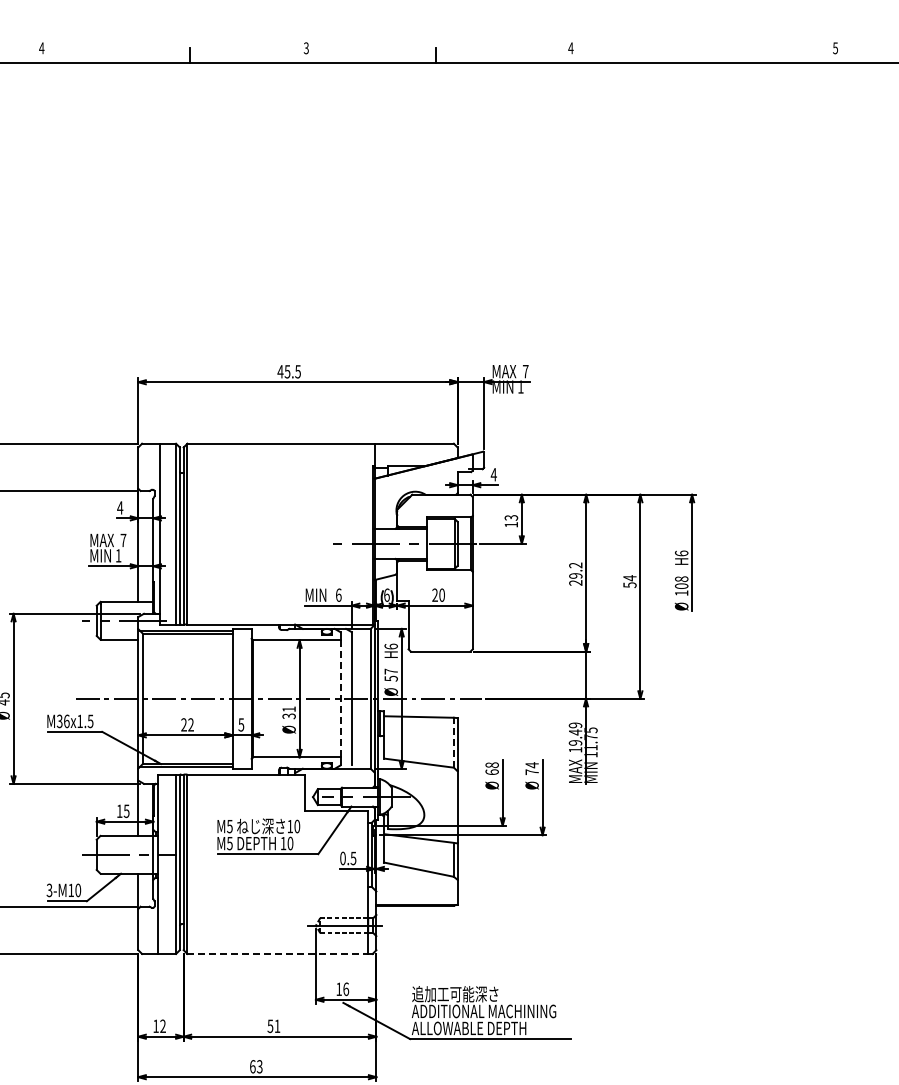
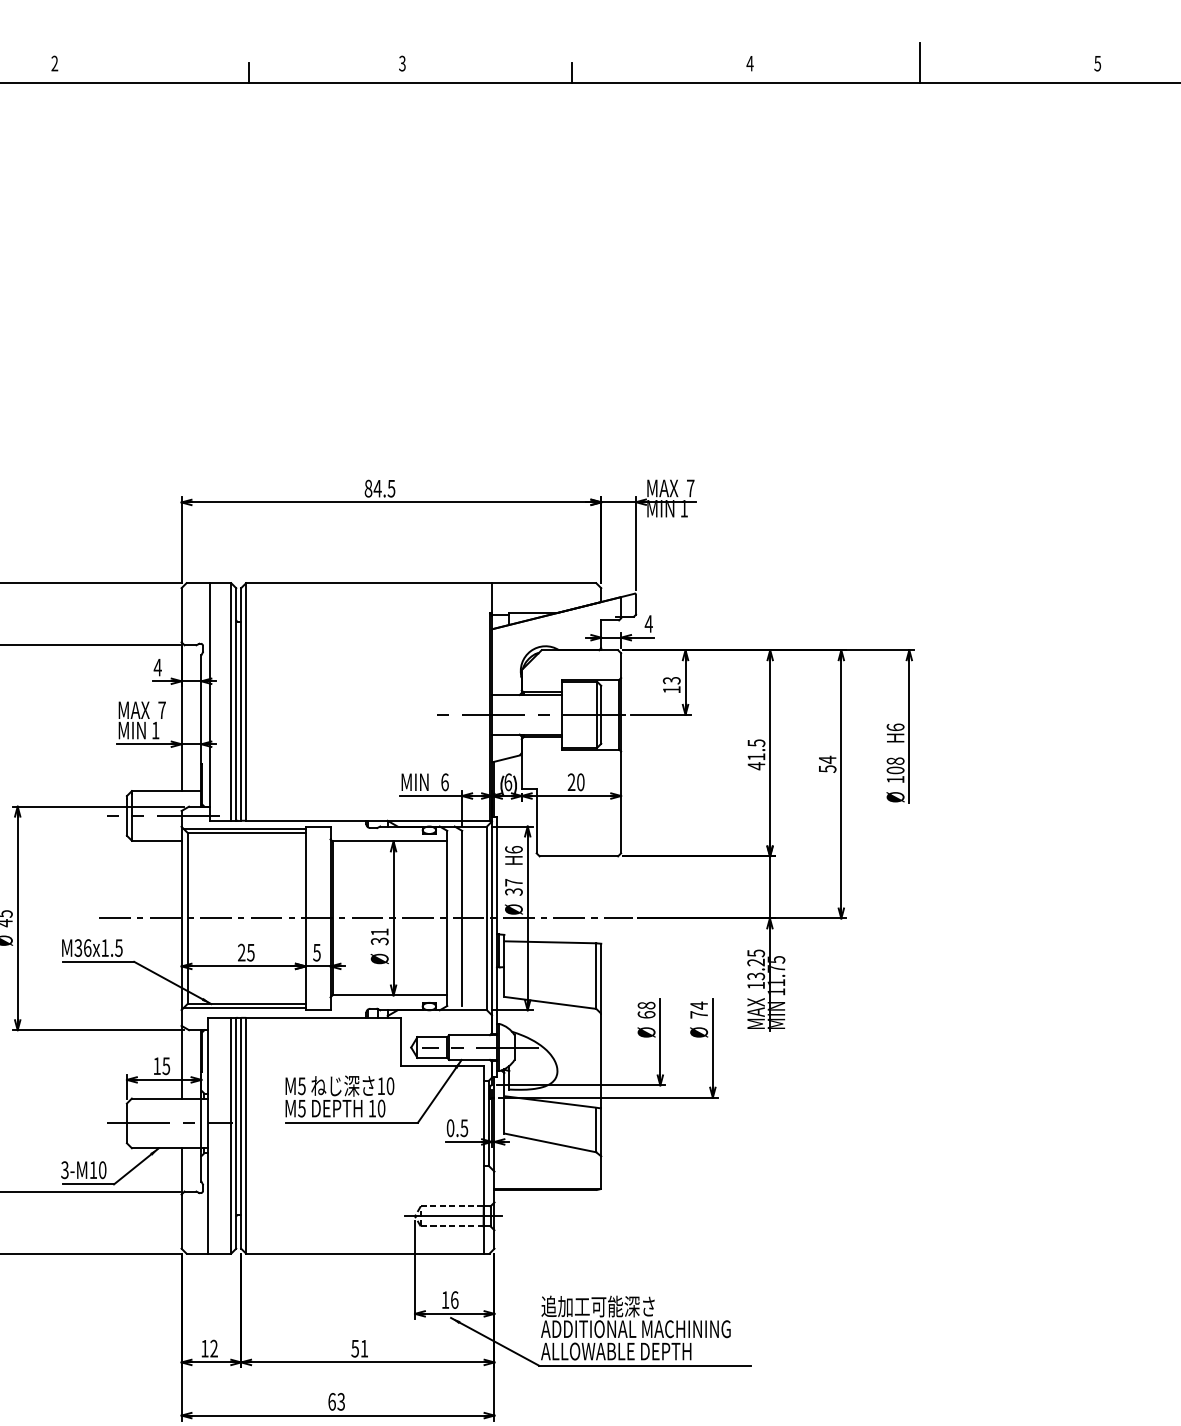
line: (700, 47) -> (920, 62), added
text: (41, 48) -> (54, 63), 4 -> 2
text: (283, 371) -> (372, 488), 45.5 -> 84.5
text: (575, 574) -> (756, 755), 29.2 -> 41.5
text: (390, 678) -> (512, 891), 57 -> 37
line: (340, 698) -> (447, 917), dashed -> solid
text: (190, 724) -> (250, 952), 22 -> 25
text: (575, 733) -> (756, 963), 19.49 -> 13.25
line: (453, 742) -> (595, 975), dashed -> solid
line: (278, 953) -> (365, 1253), dashed -> solid

